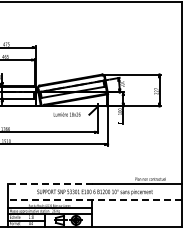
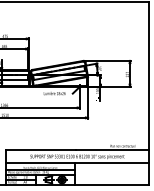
line: (50, 184) -> (41, 150), dashed -> solid
line: (94, 200) -> (77, 163), dashed -> solid

